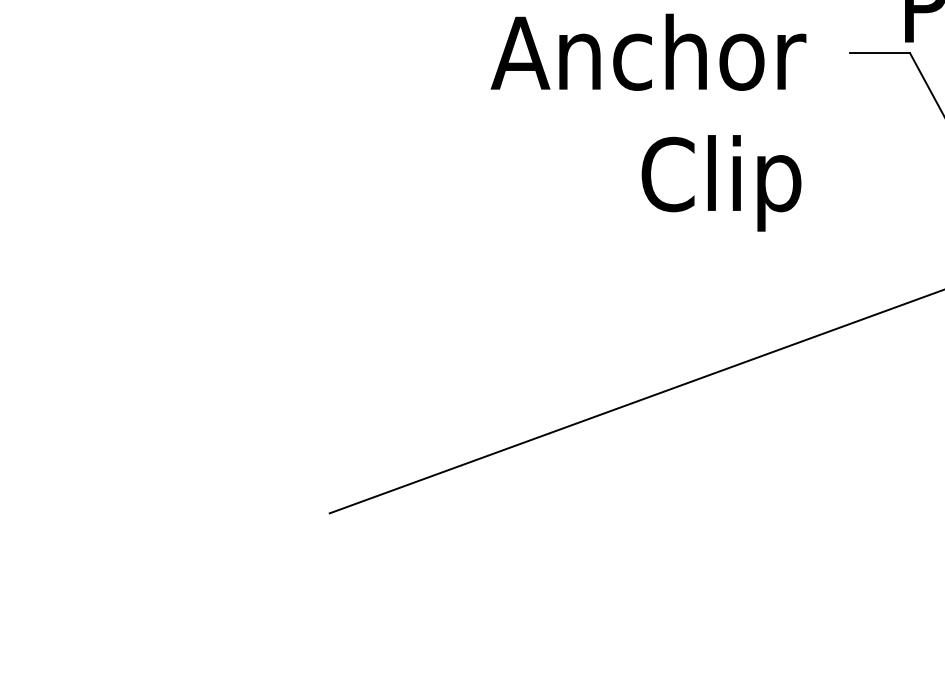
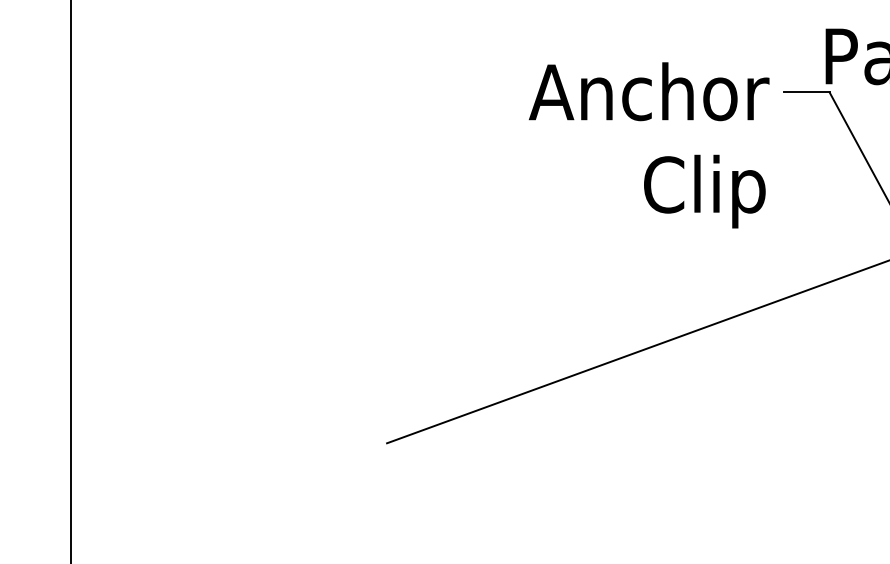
text: (647, 122) -> (648, 145), moved

